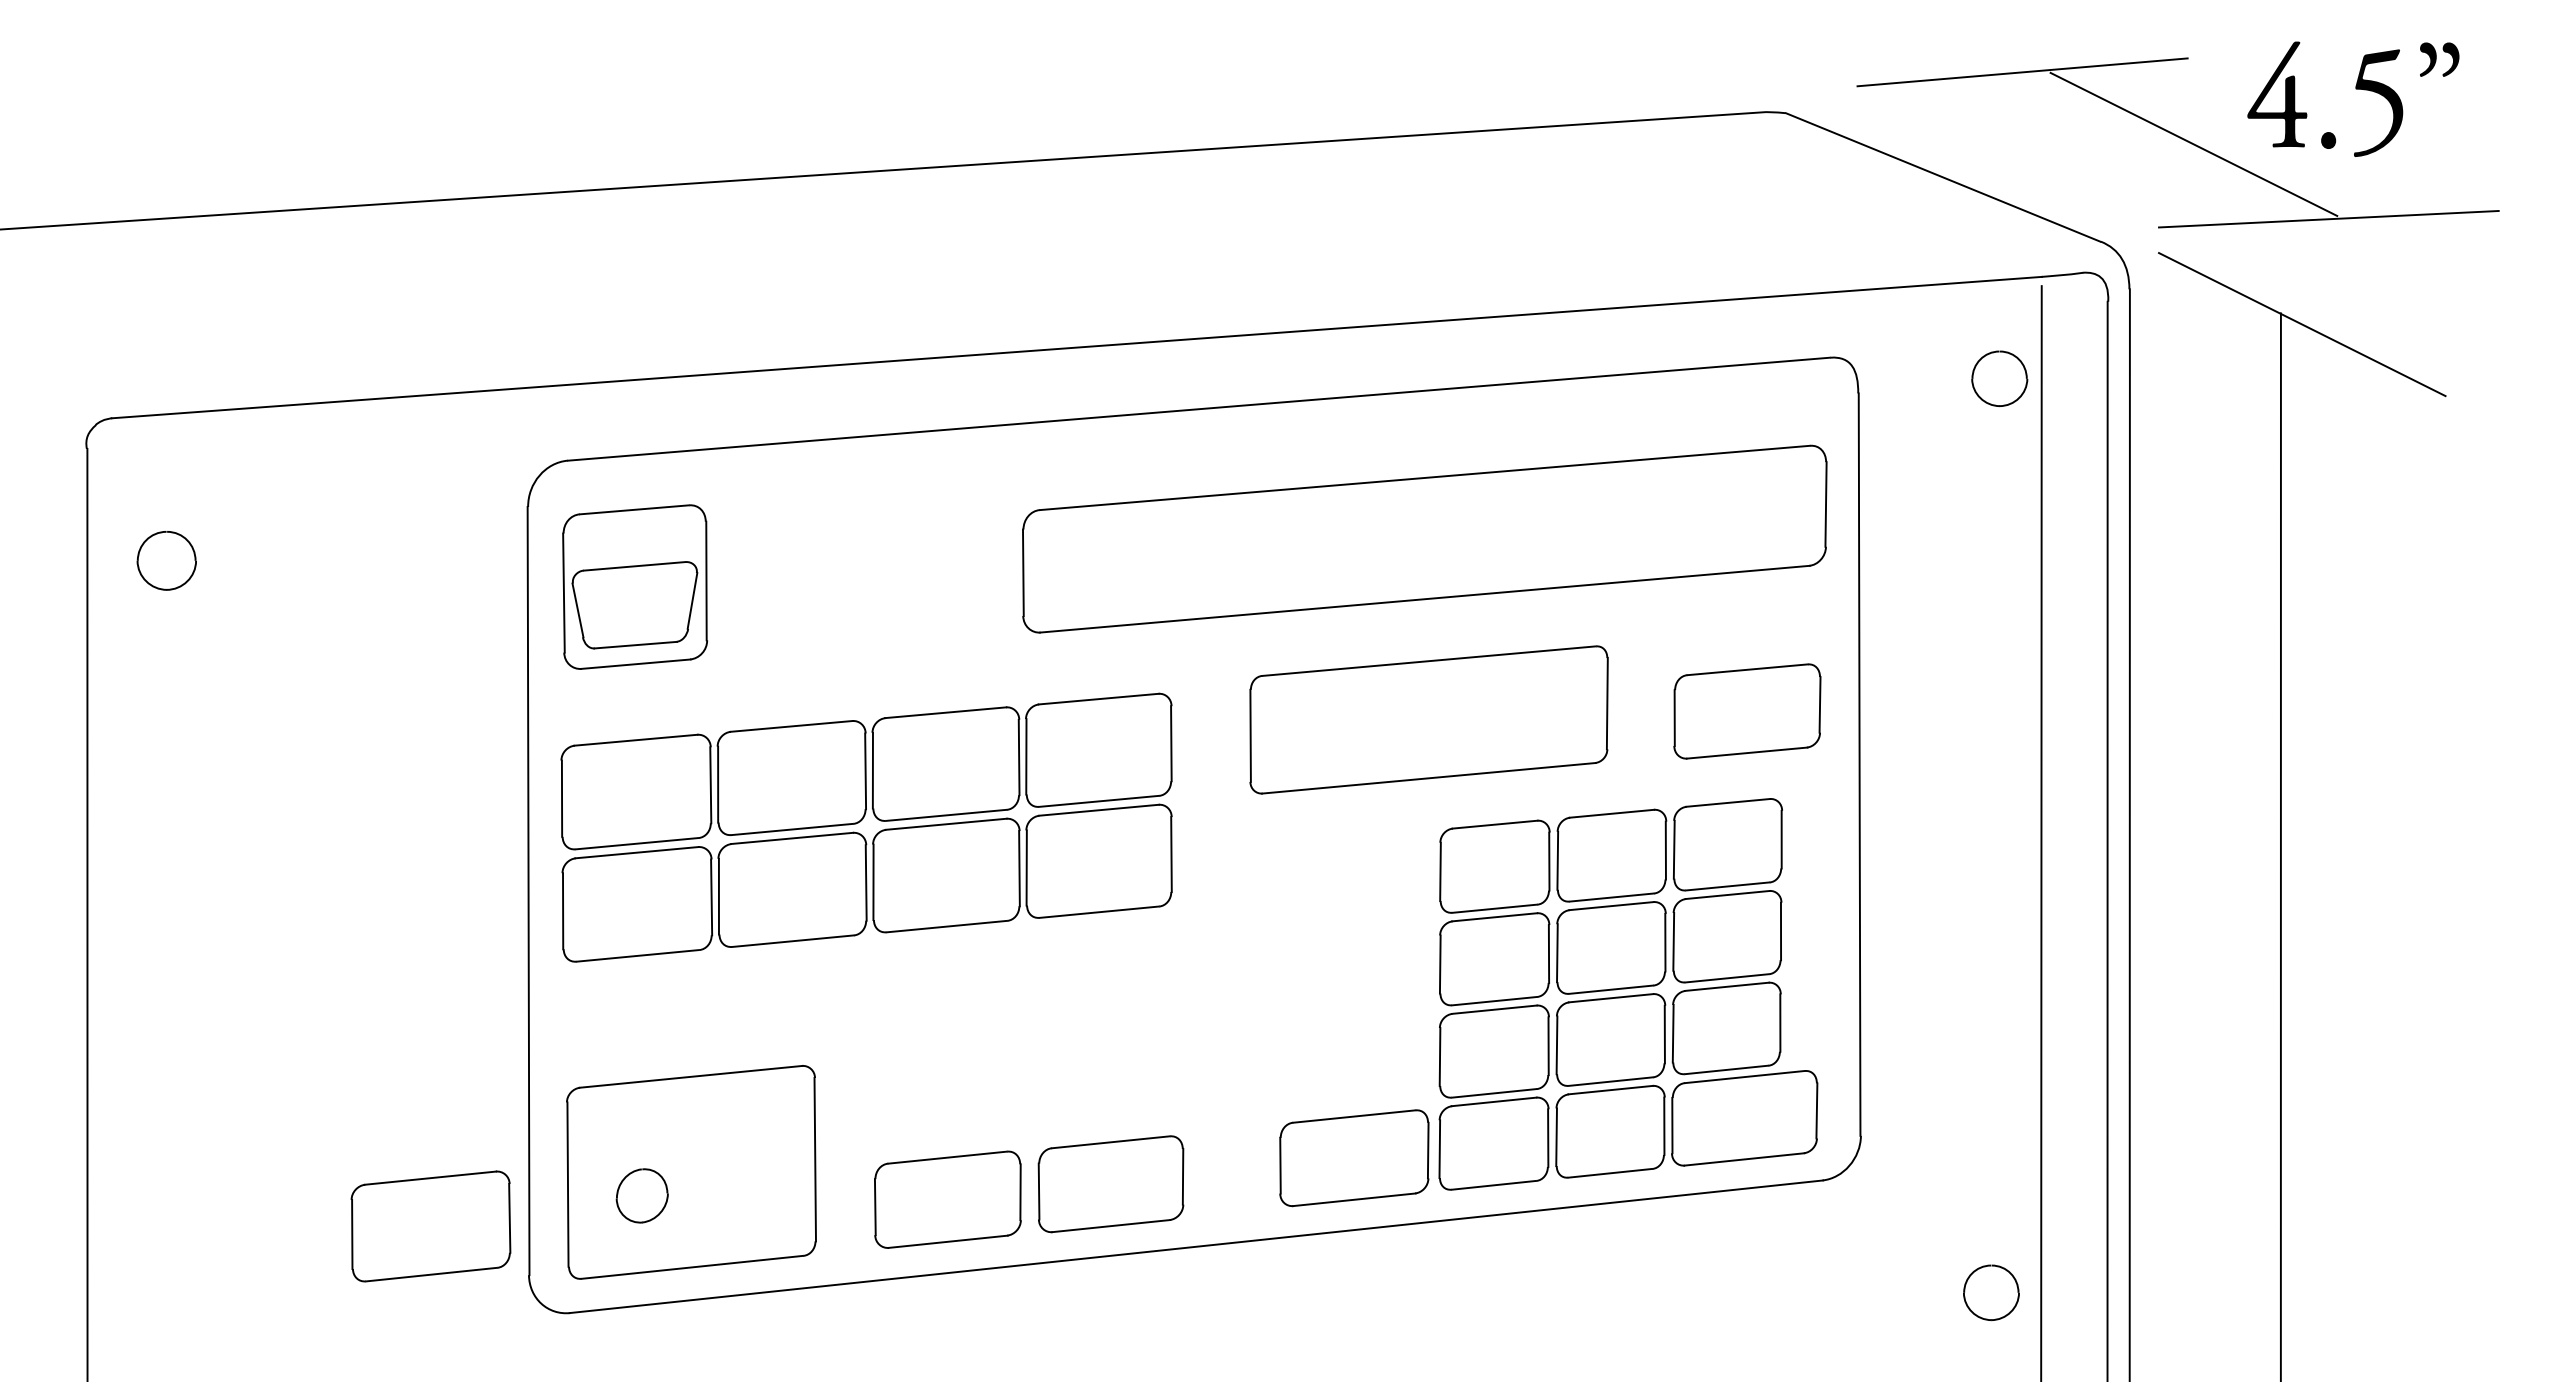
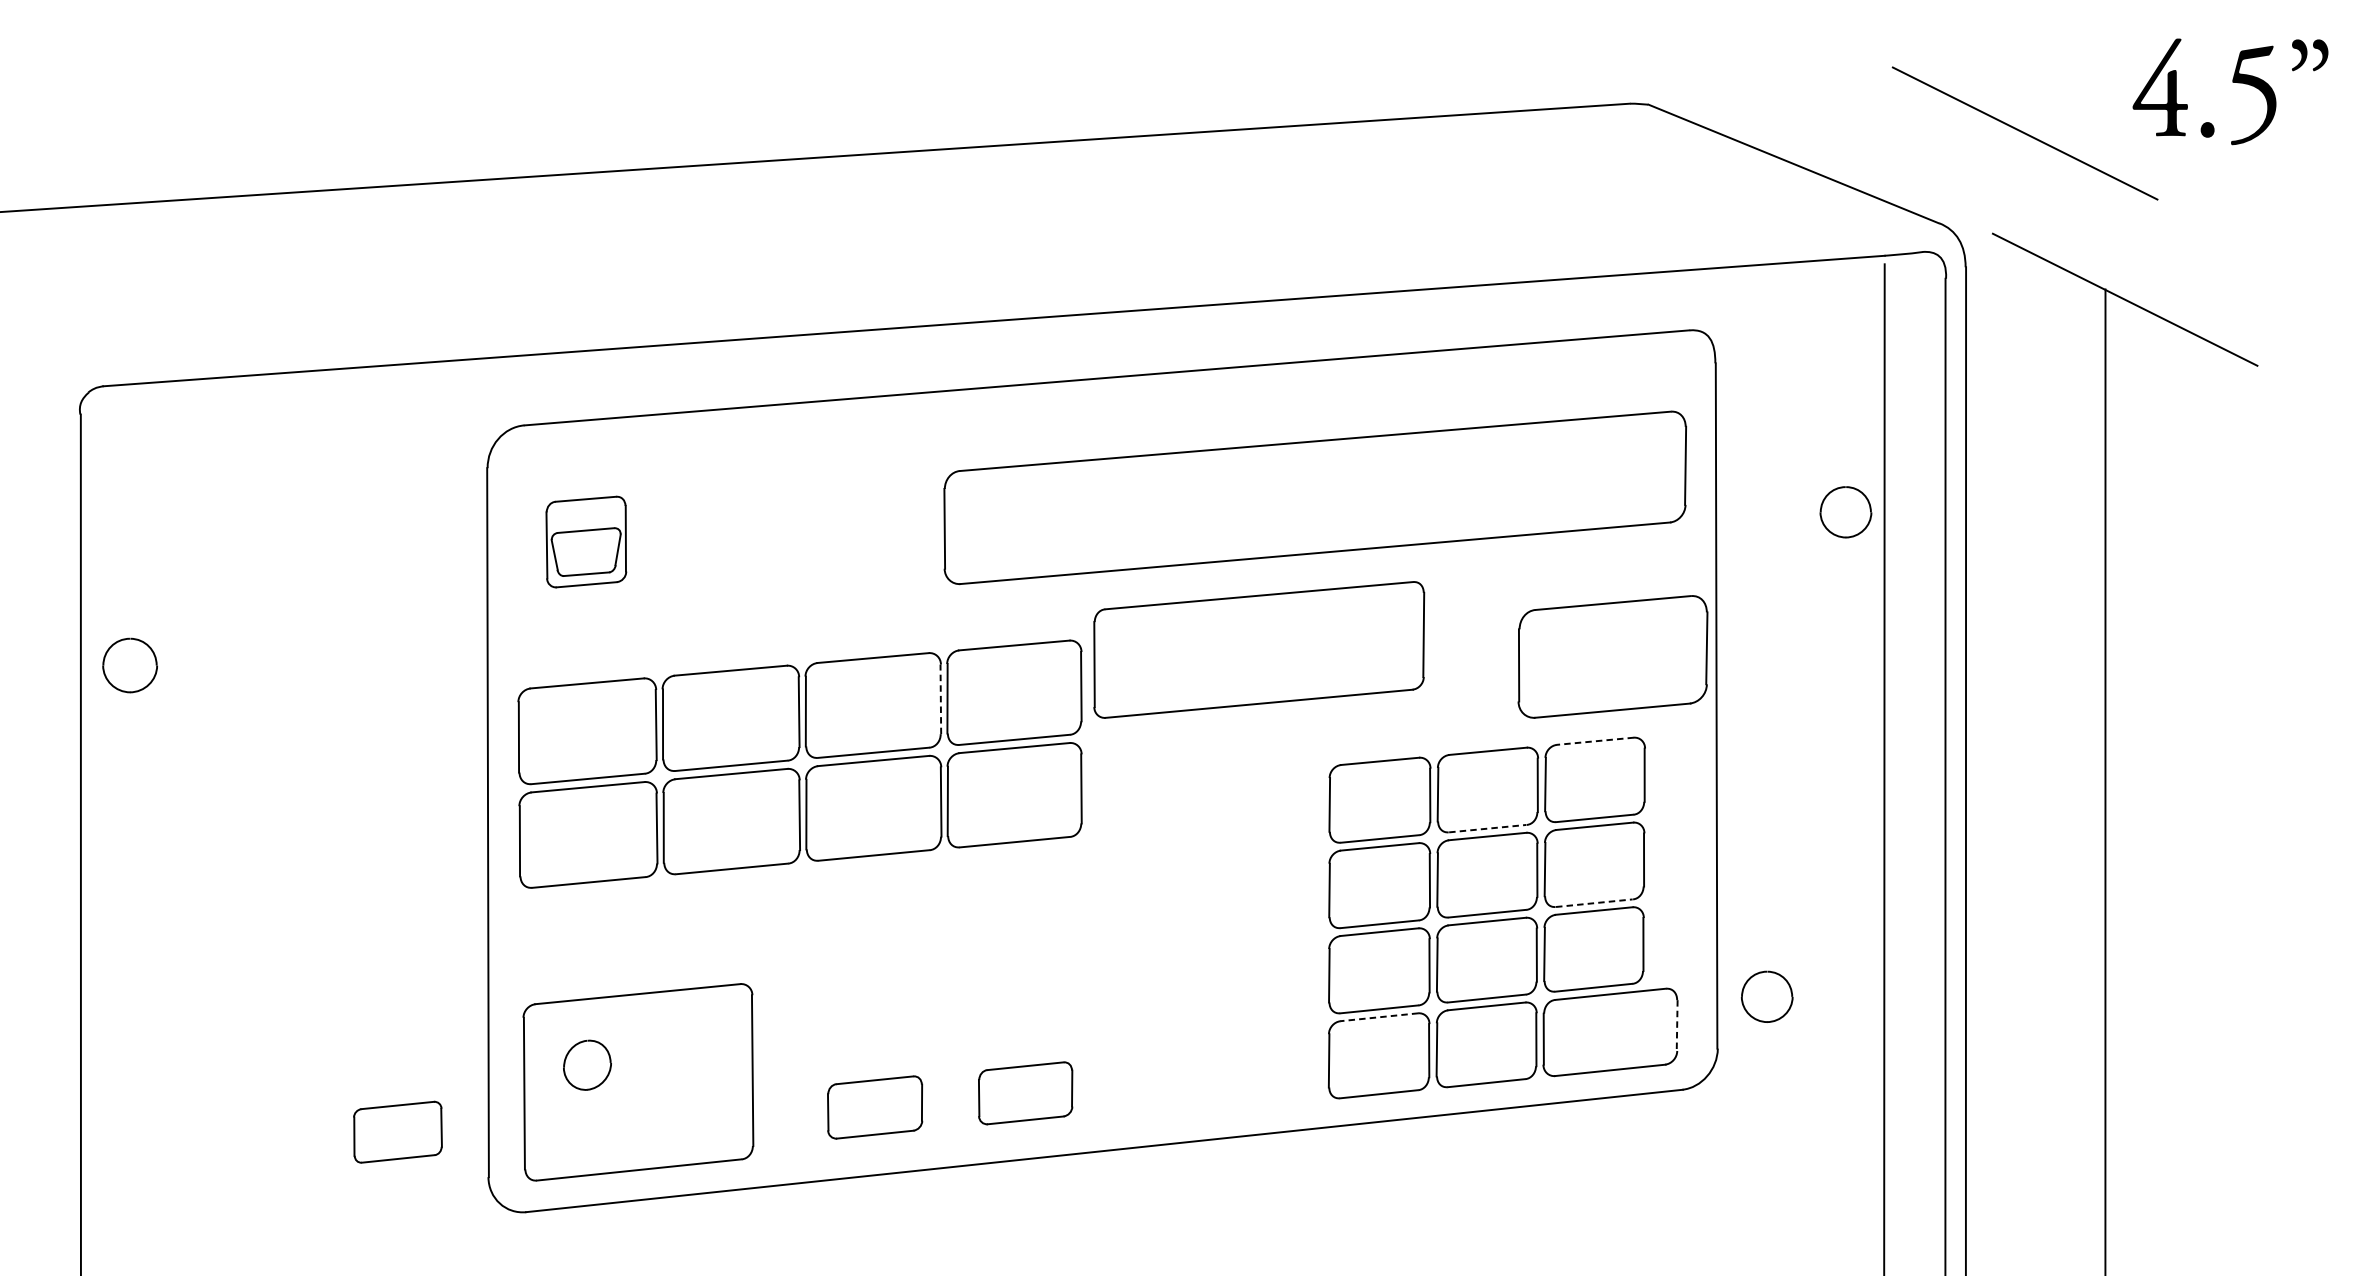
line: (2022, 72) -> (1866, 67), removed
part: (2356, 89) -> (2233, 82), moved
line: (2328, 218) -> (2149, 201), removed
part: (1999, 378) -> (1845, 512), moved
part: (166, 560) -> (129, 665), moved
part: (634, 586) -> (585, 541), size x0.6
part: (1747, 711) -> (1613, 656), size x1.4
part: (1428, 719) -> (1258, 649), moved
line: (1019, 757) -> (941, 699), solid -> dashed
line: (1727, 802) -> (1594, 740), solid -> dashed
line: (1612, 897) -> (1488, 828), solid -> dashed
line: (1727, 978) -> (1594, 903), solid -> dashed
line: (1494, 1101) -> (1379, 1016), solid -> dashed
line: (1816, 1110) -> (1676, 1025), solid -> dashed
part: (1354, 1158) -> (1250, 1069), removed
part: (1110, 1184) -> (1025, 1093), size x0.7
part: (641, 1195) -> (586, 1064), moved
part: (947, 1199) -> (874, 1107), size x0.7
part: (430, 1226) -> (397, 1132), size x0.6
part: (1991, 1292) -> (1767, 996), moved

